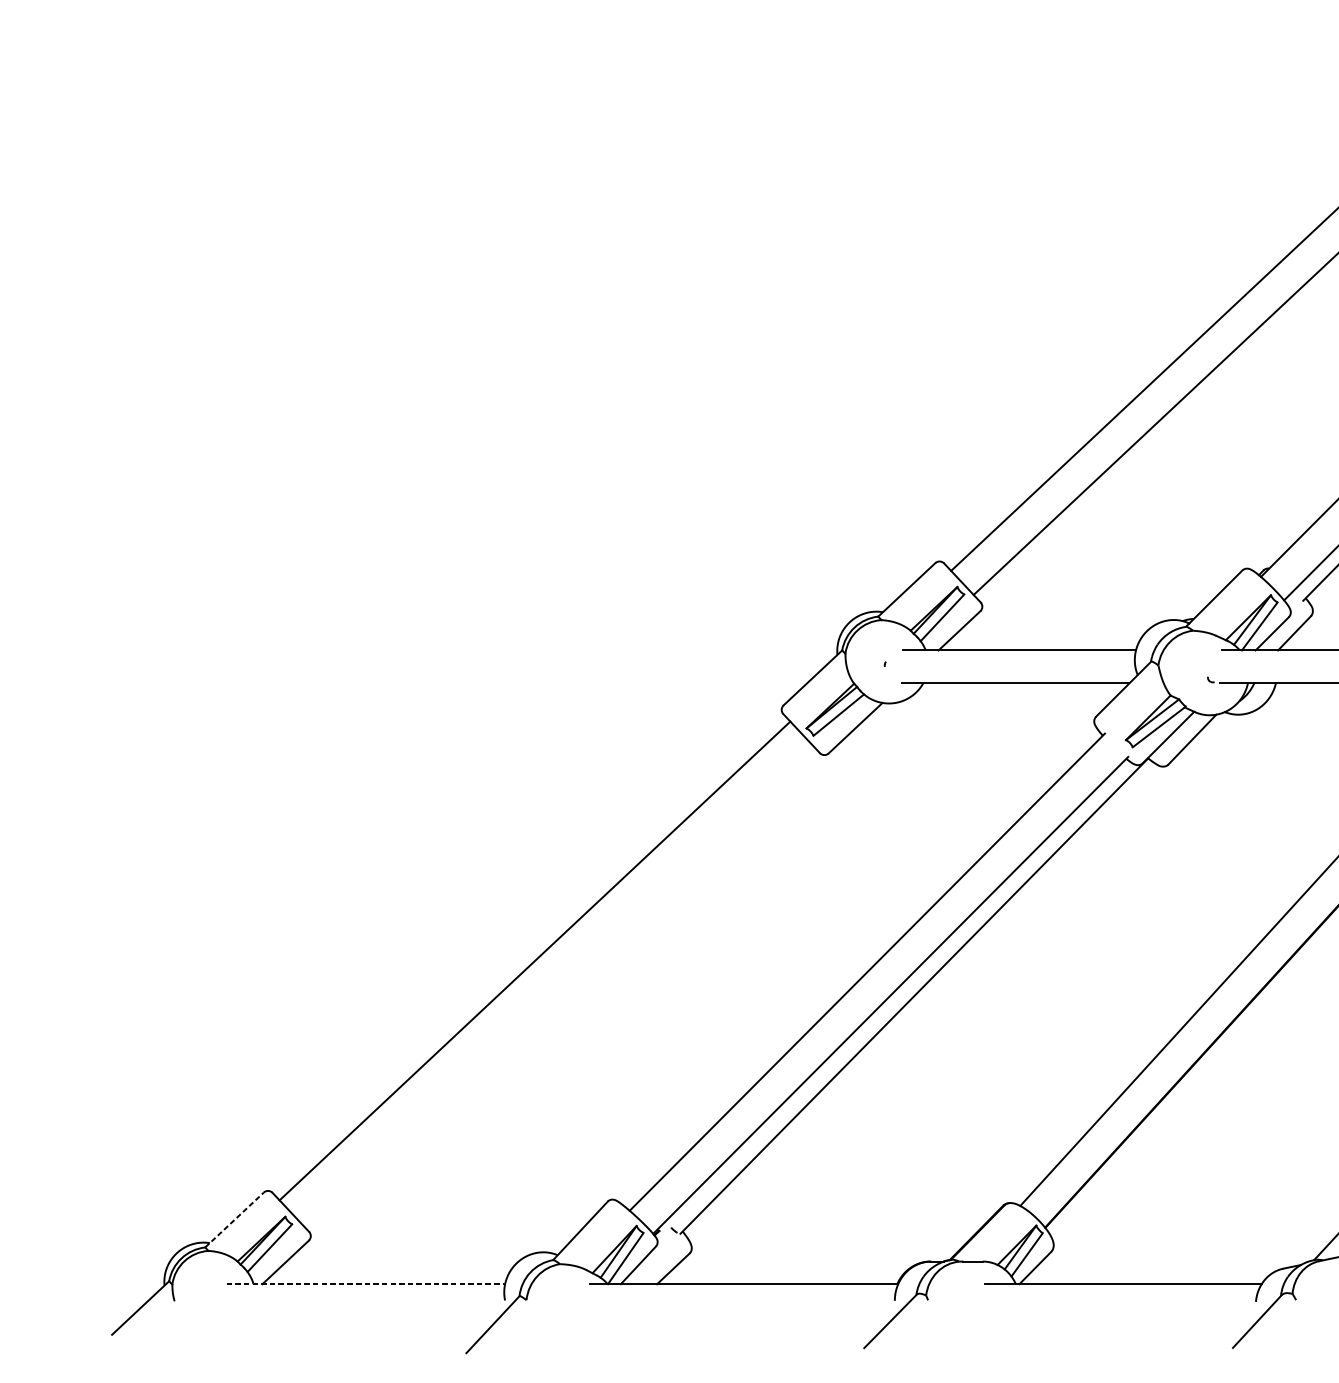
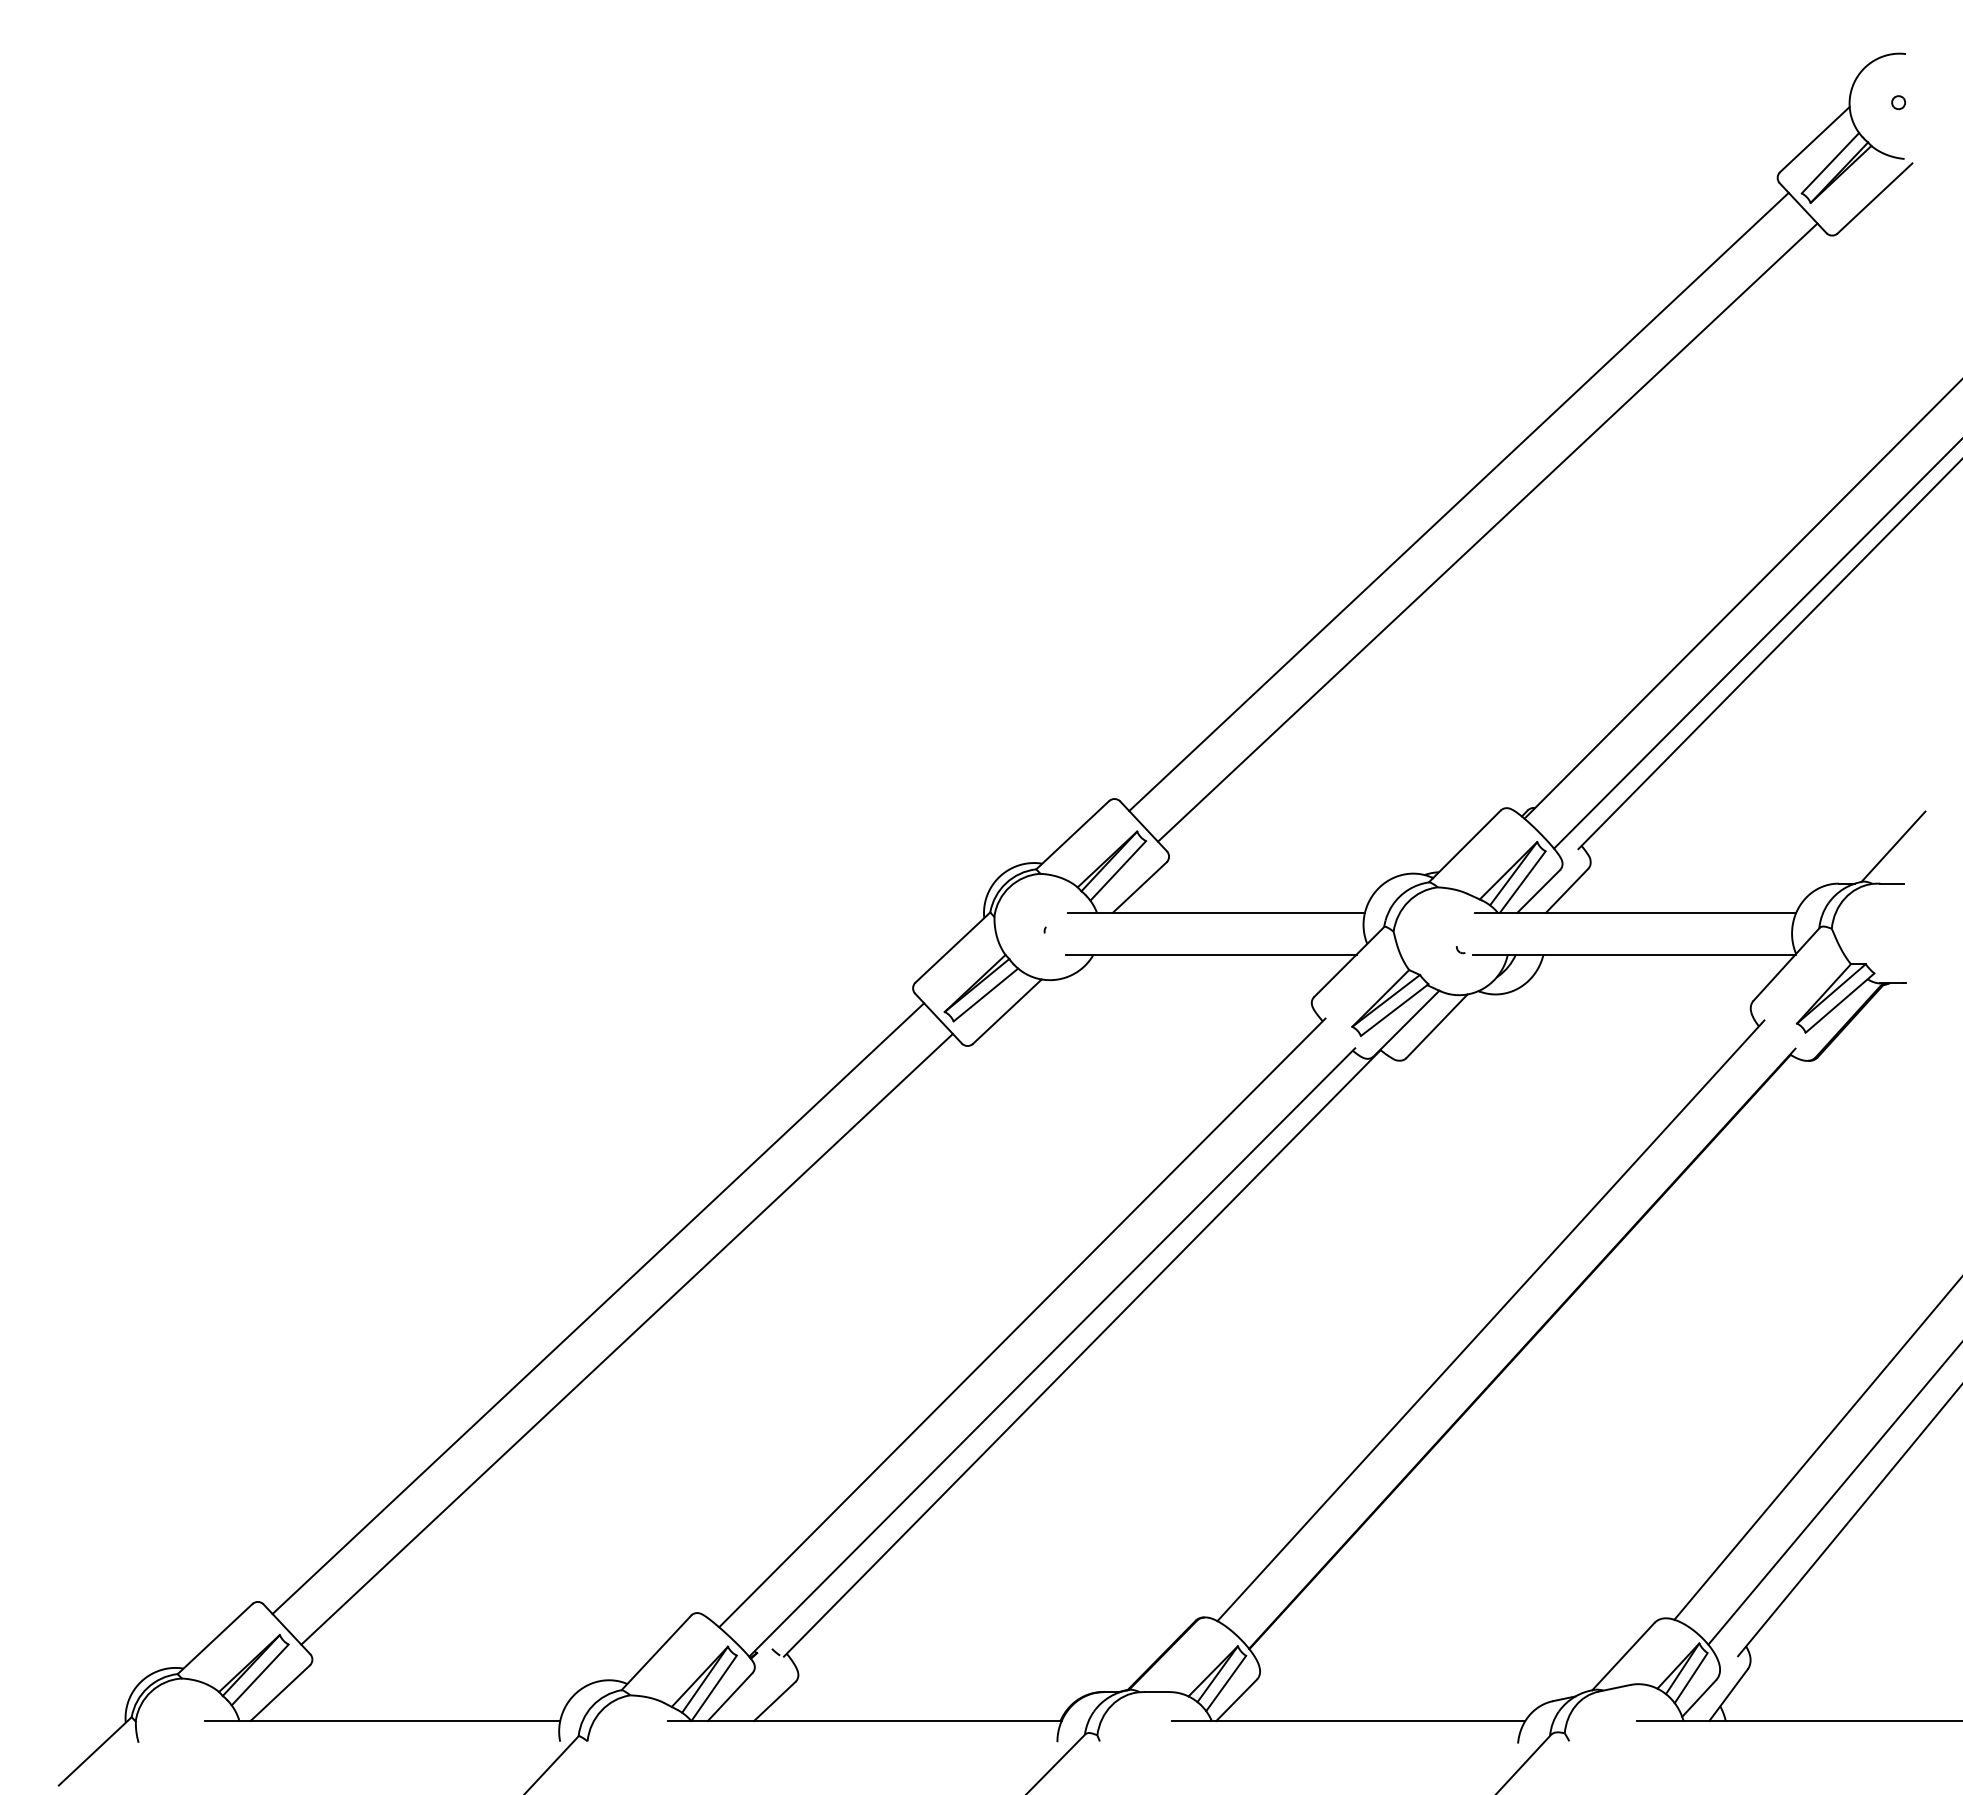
line: (557, 984) -> (626, 1338), added
line: (234, 1219) -> (215, 1638), dashed -> solid
line: (365, 1283) -> (382, 1720), dashed -> solid

